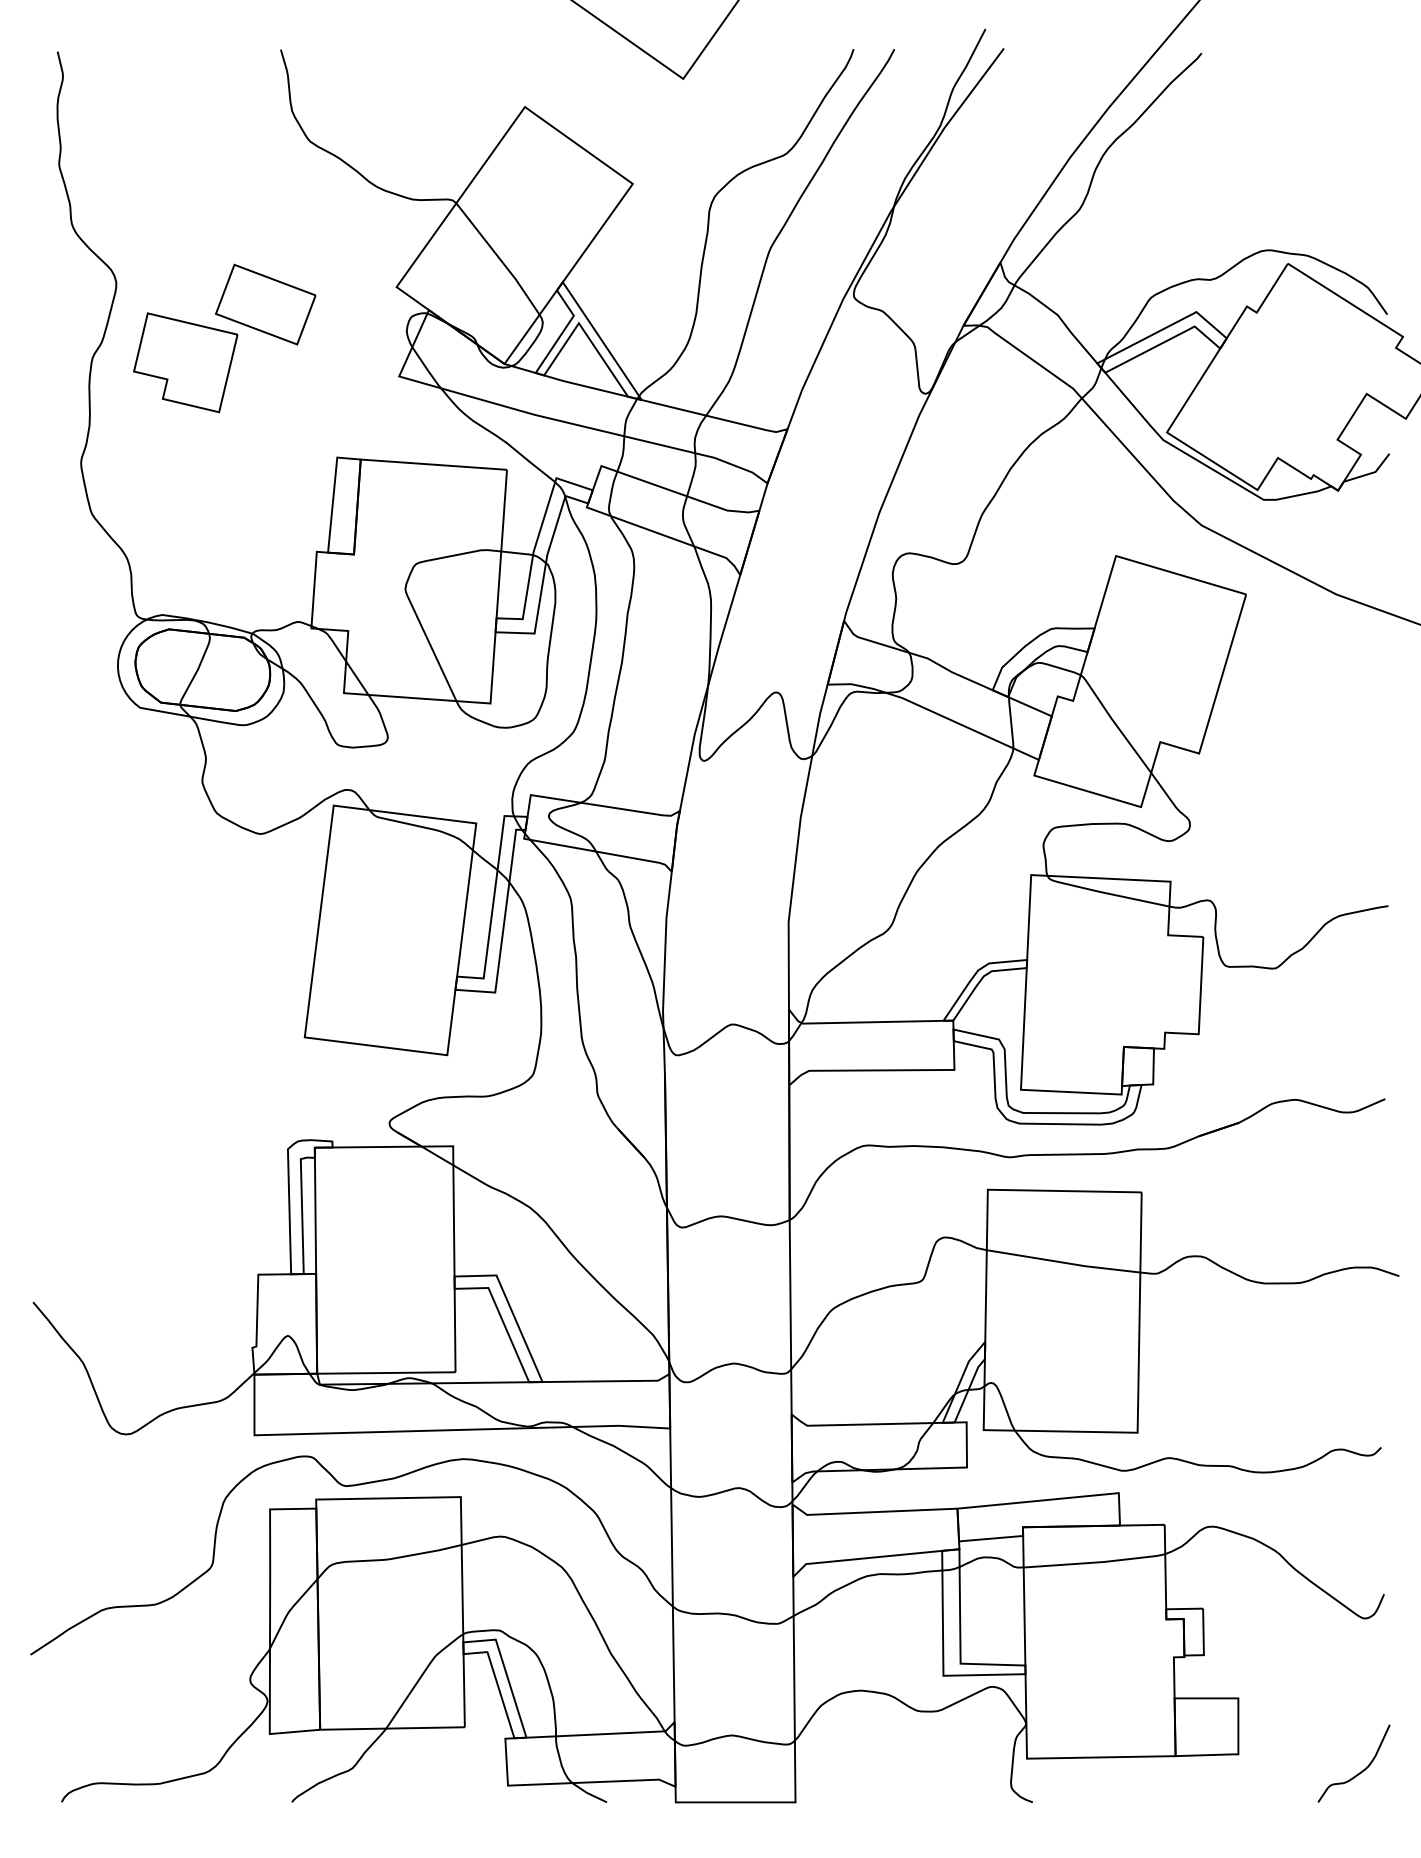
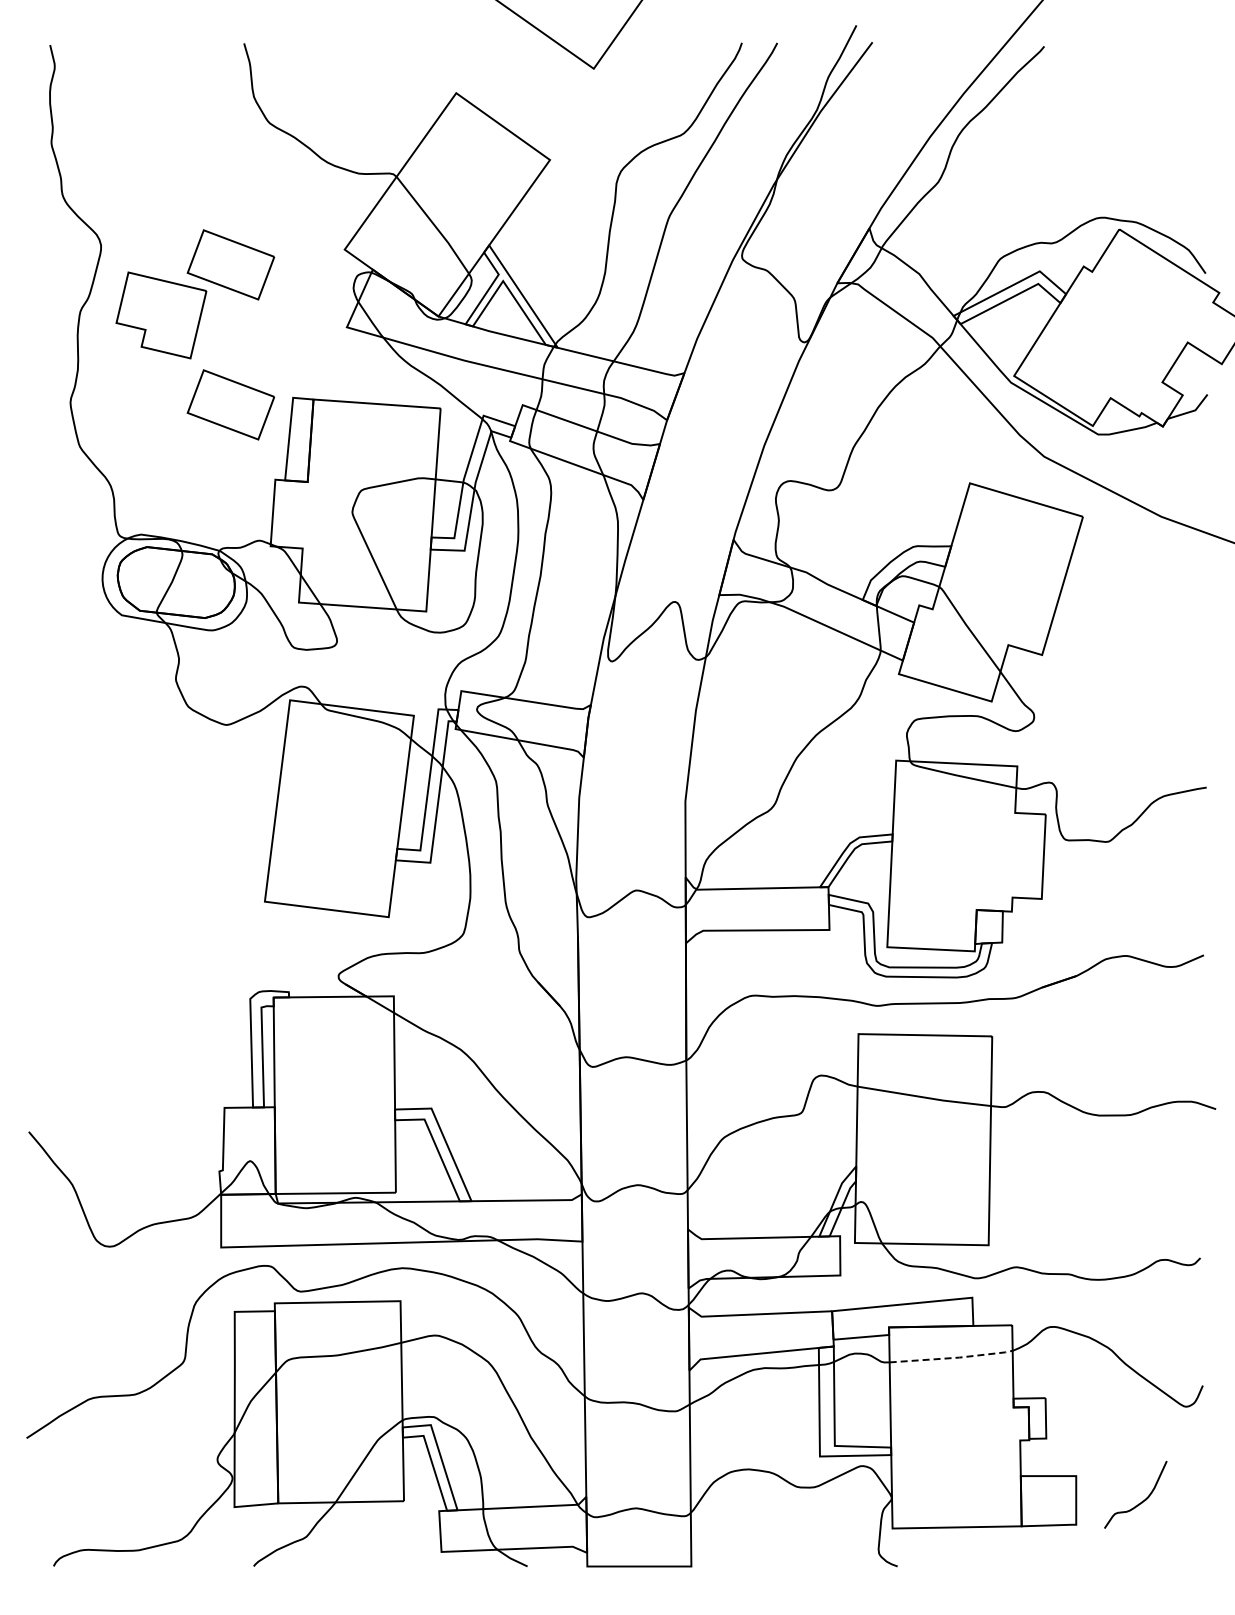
part: (265, 465) -> (230, 404), added
line: (1095, 1563) -> (952, 1358), solid -> dashed
curve: (1361, 1770) -> (1142, 1500), moved

